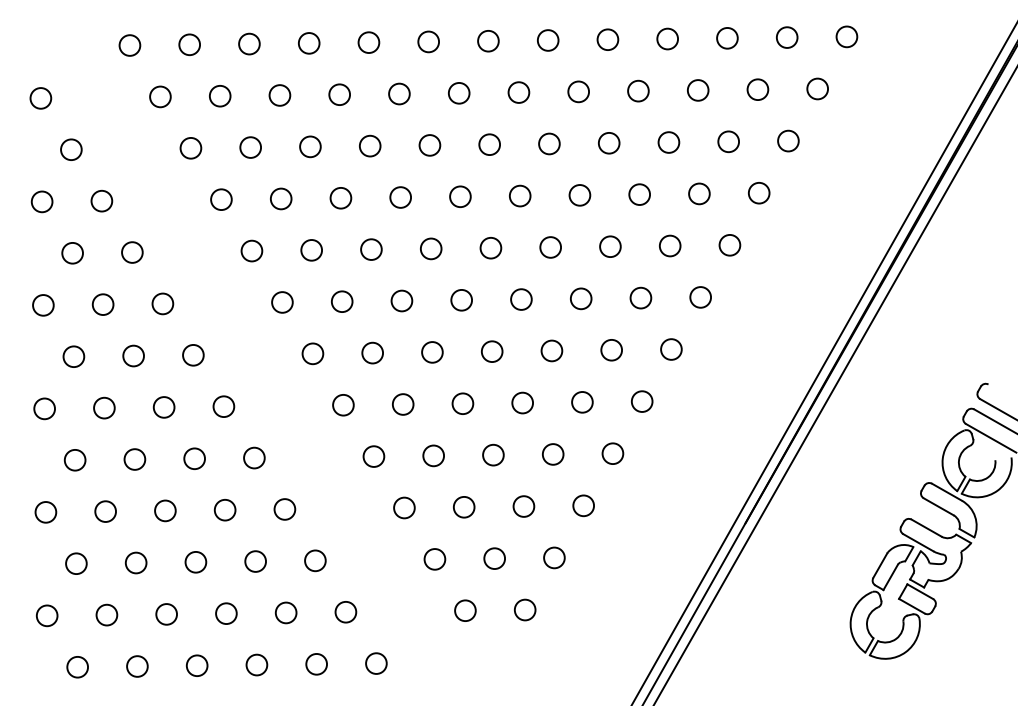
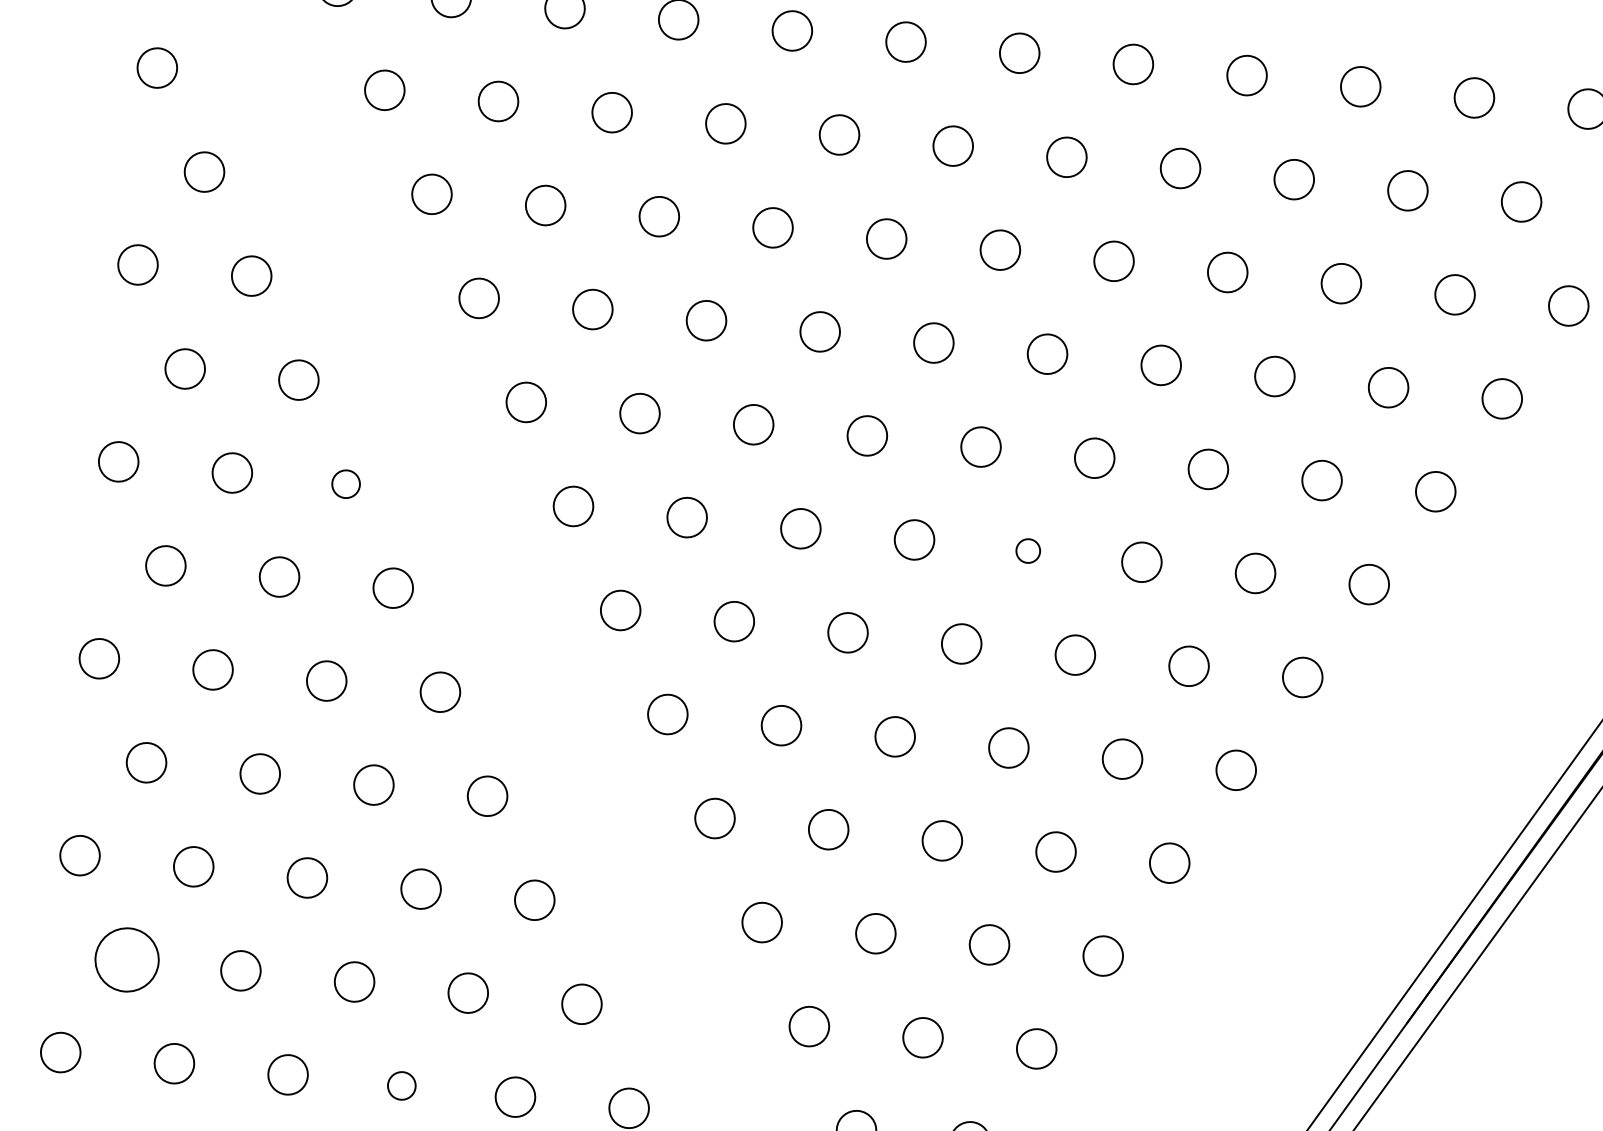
circle: (521, 299) -> (1028, 550), size x0.6
circle: (162, 303) -> (345, 483), size x0.7
circle: (76, 563) -> (127, 959), size x1.6
circle: (226, 613) -> (401, 1085), size x0.7

